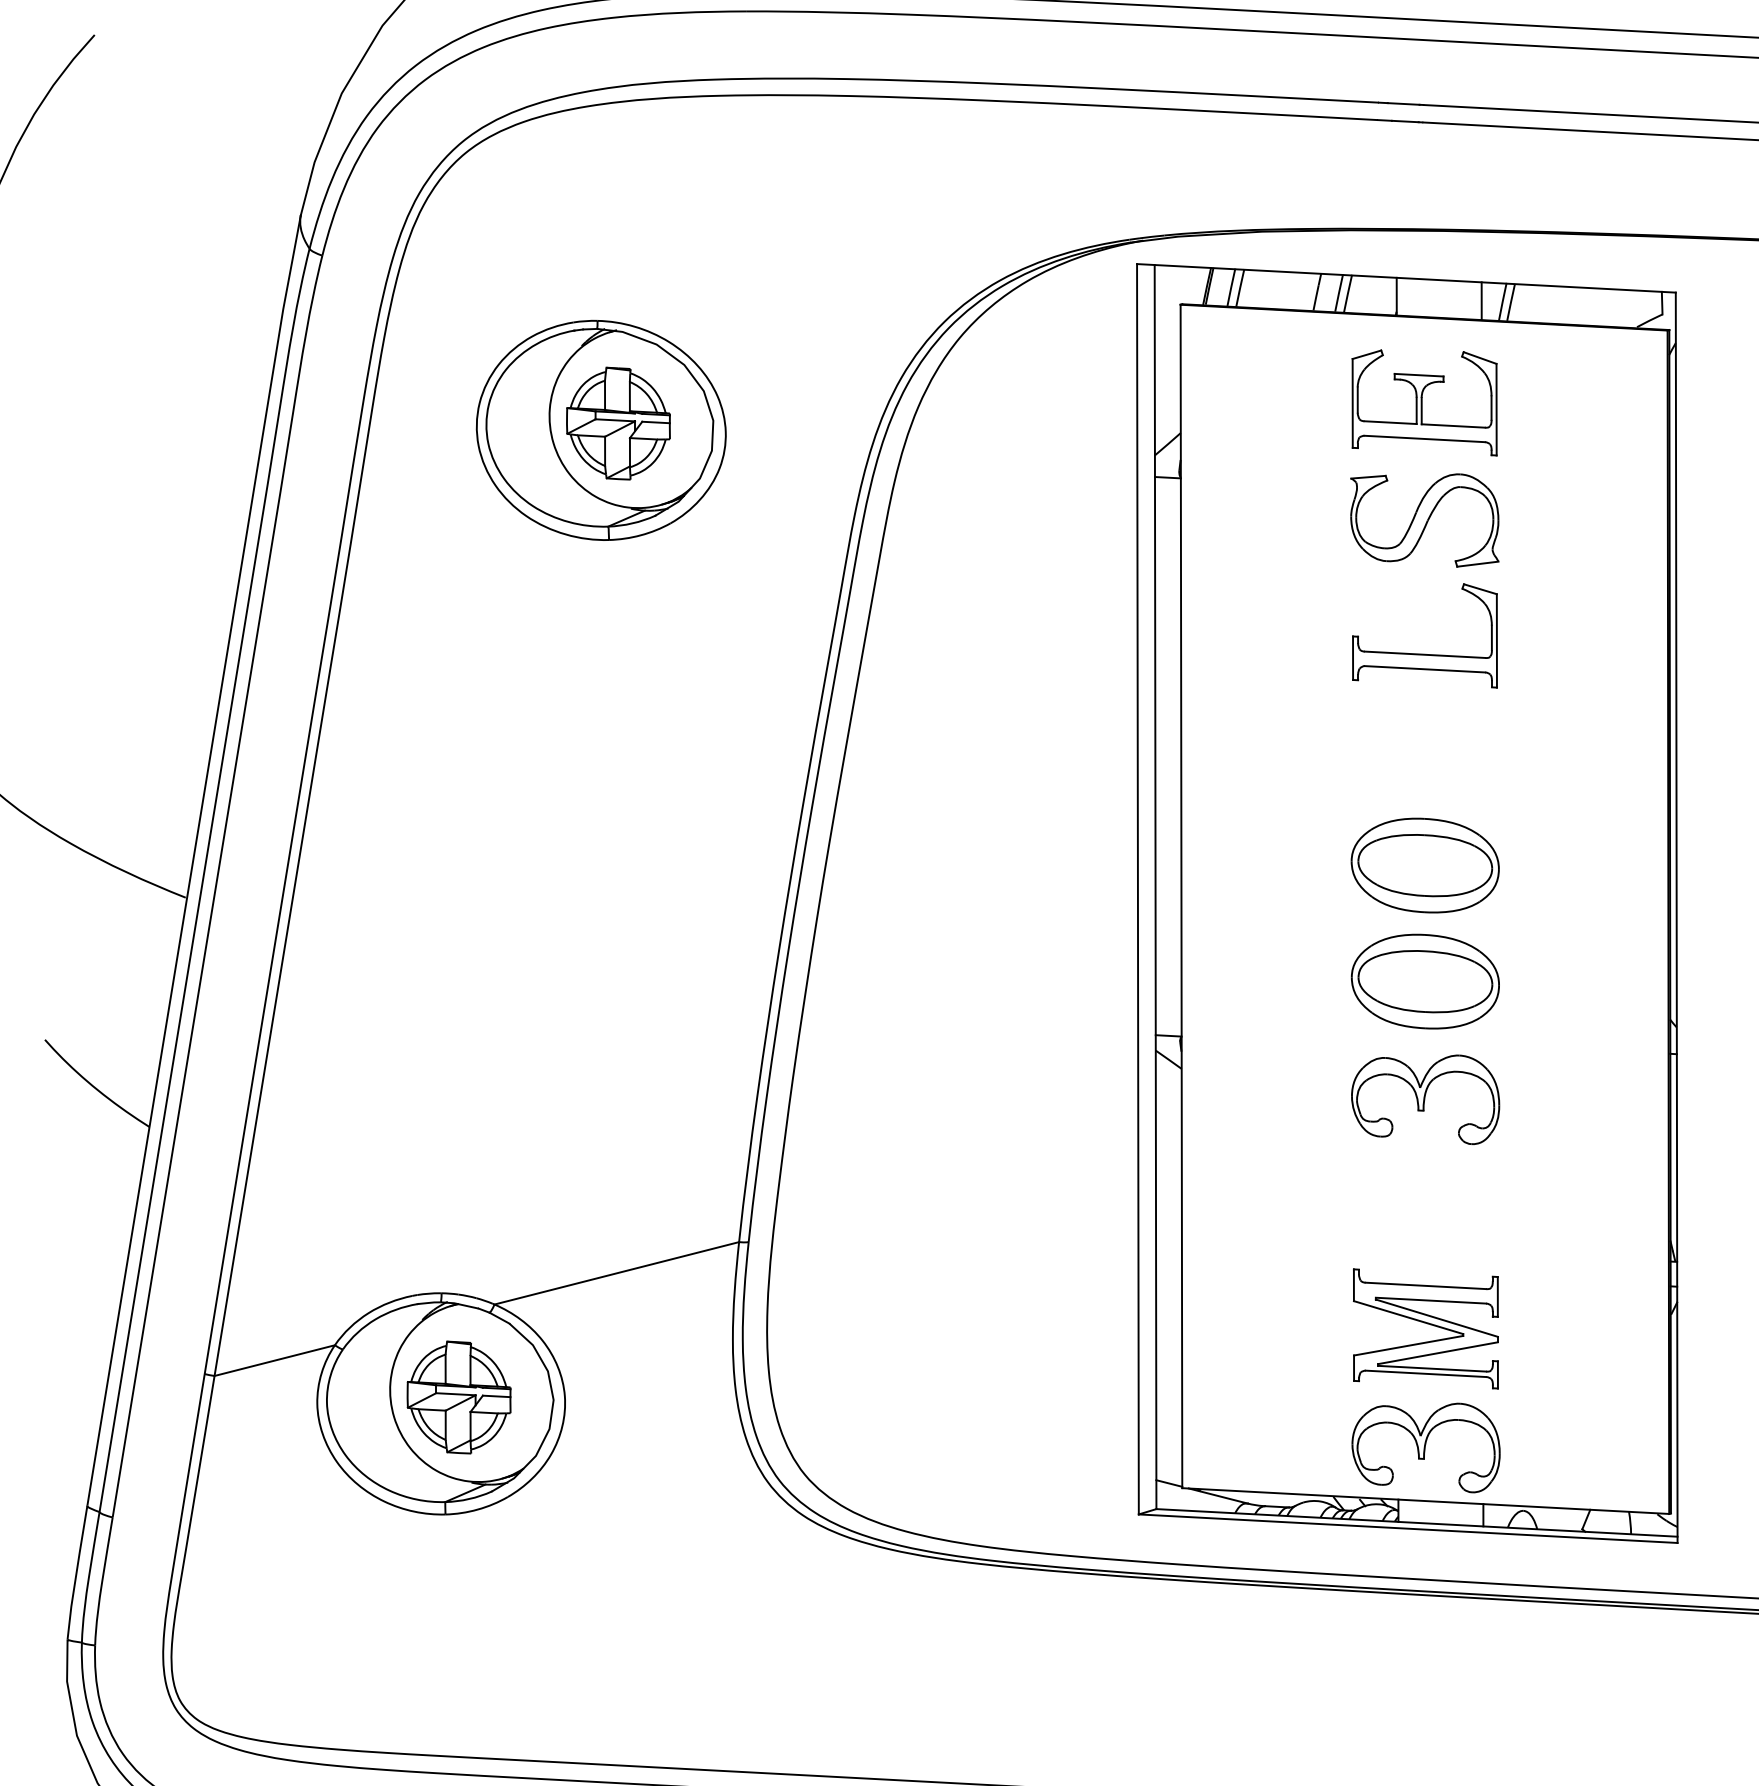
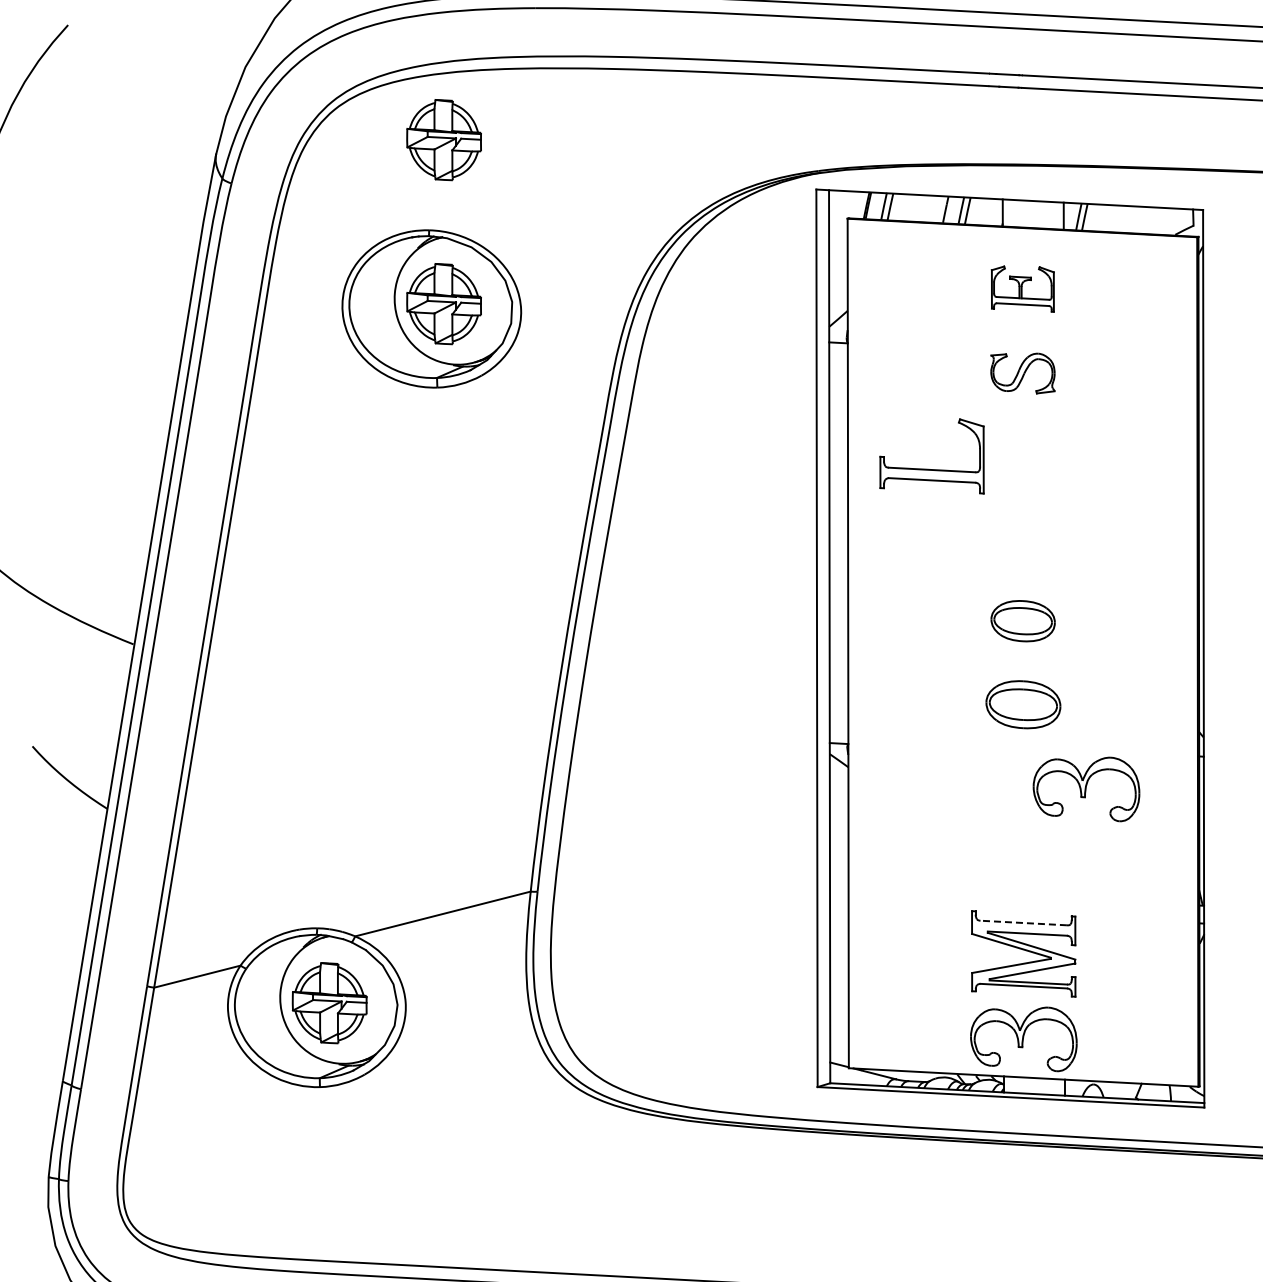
part: (617, 195) -> (443, 140), added
part: (1424, 401) -> (1022, 288), size x0.6
part: (1424, 520) -> (1022, 373), size x0.6
part: (1420, 652) -> (928, 468), moved
part: (1424, 864) -> (1022, 620), size x0.6
part: (1425, 981) -> (1023, 704), size x0.7
part: (1425, 1099) -> (1086, 789), moved
line: (1425, 1286) -> (1023, 923), solid -> dashed

